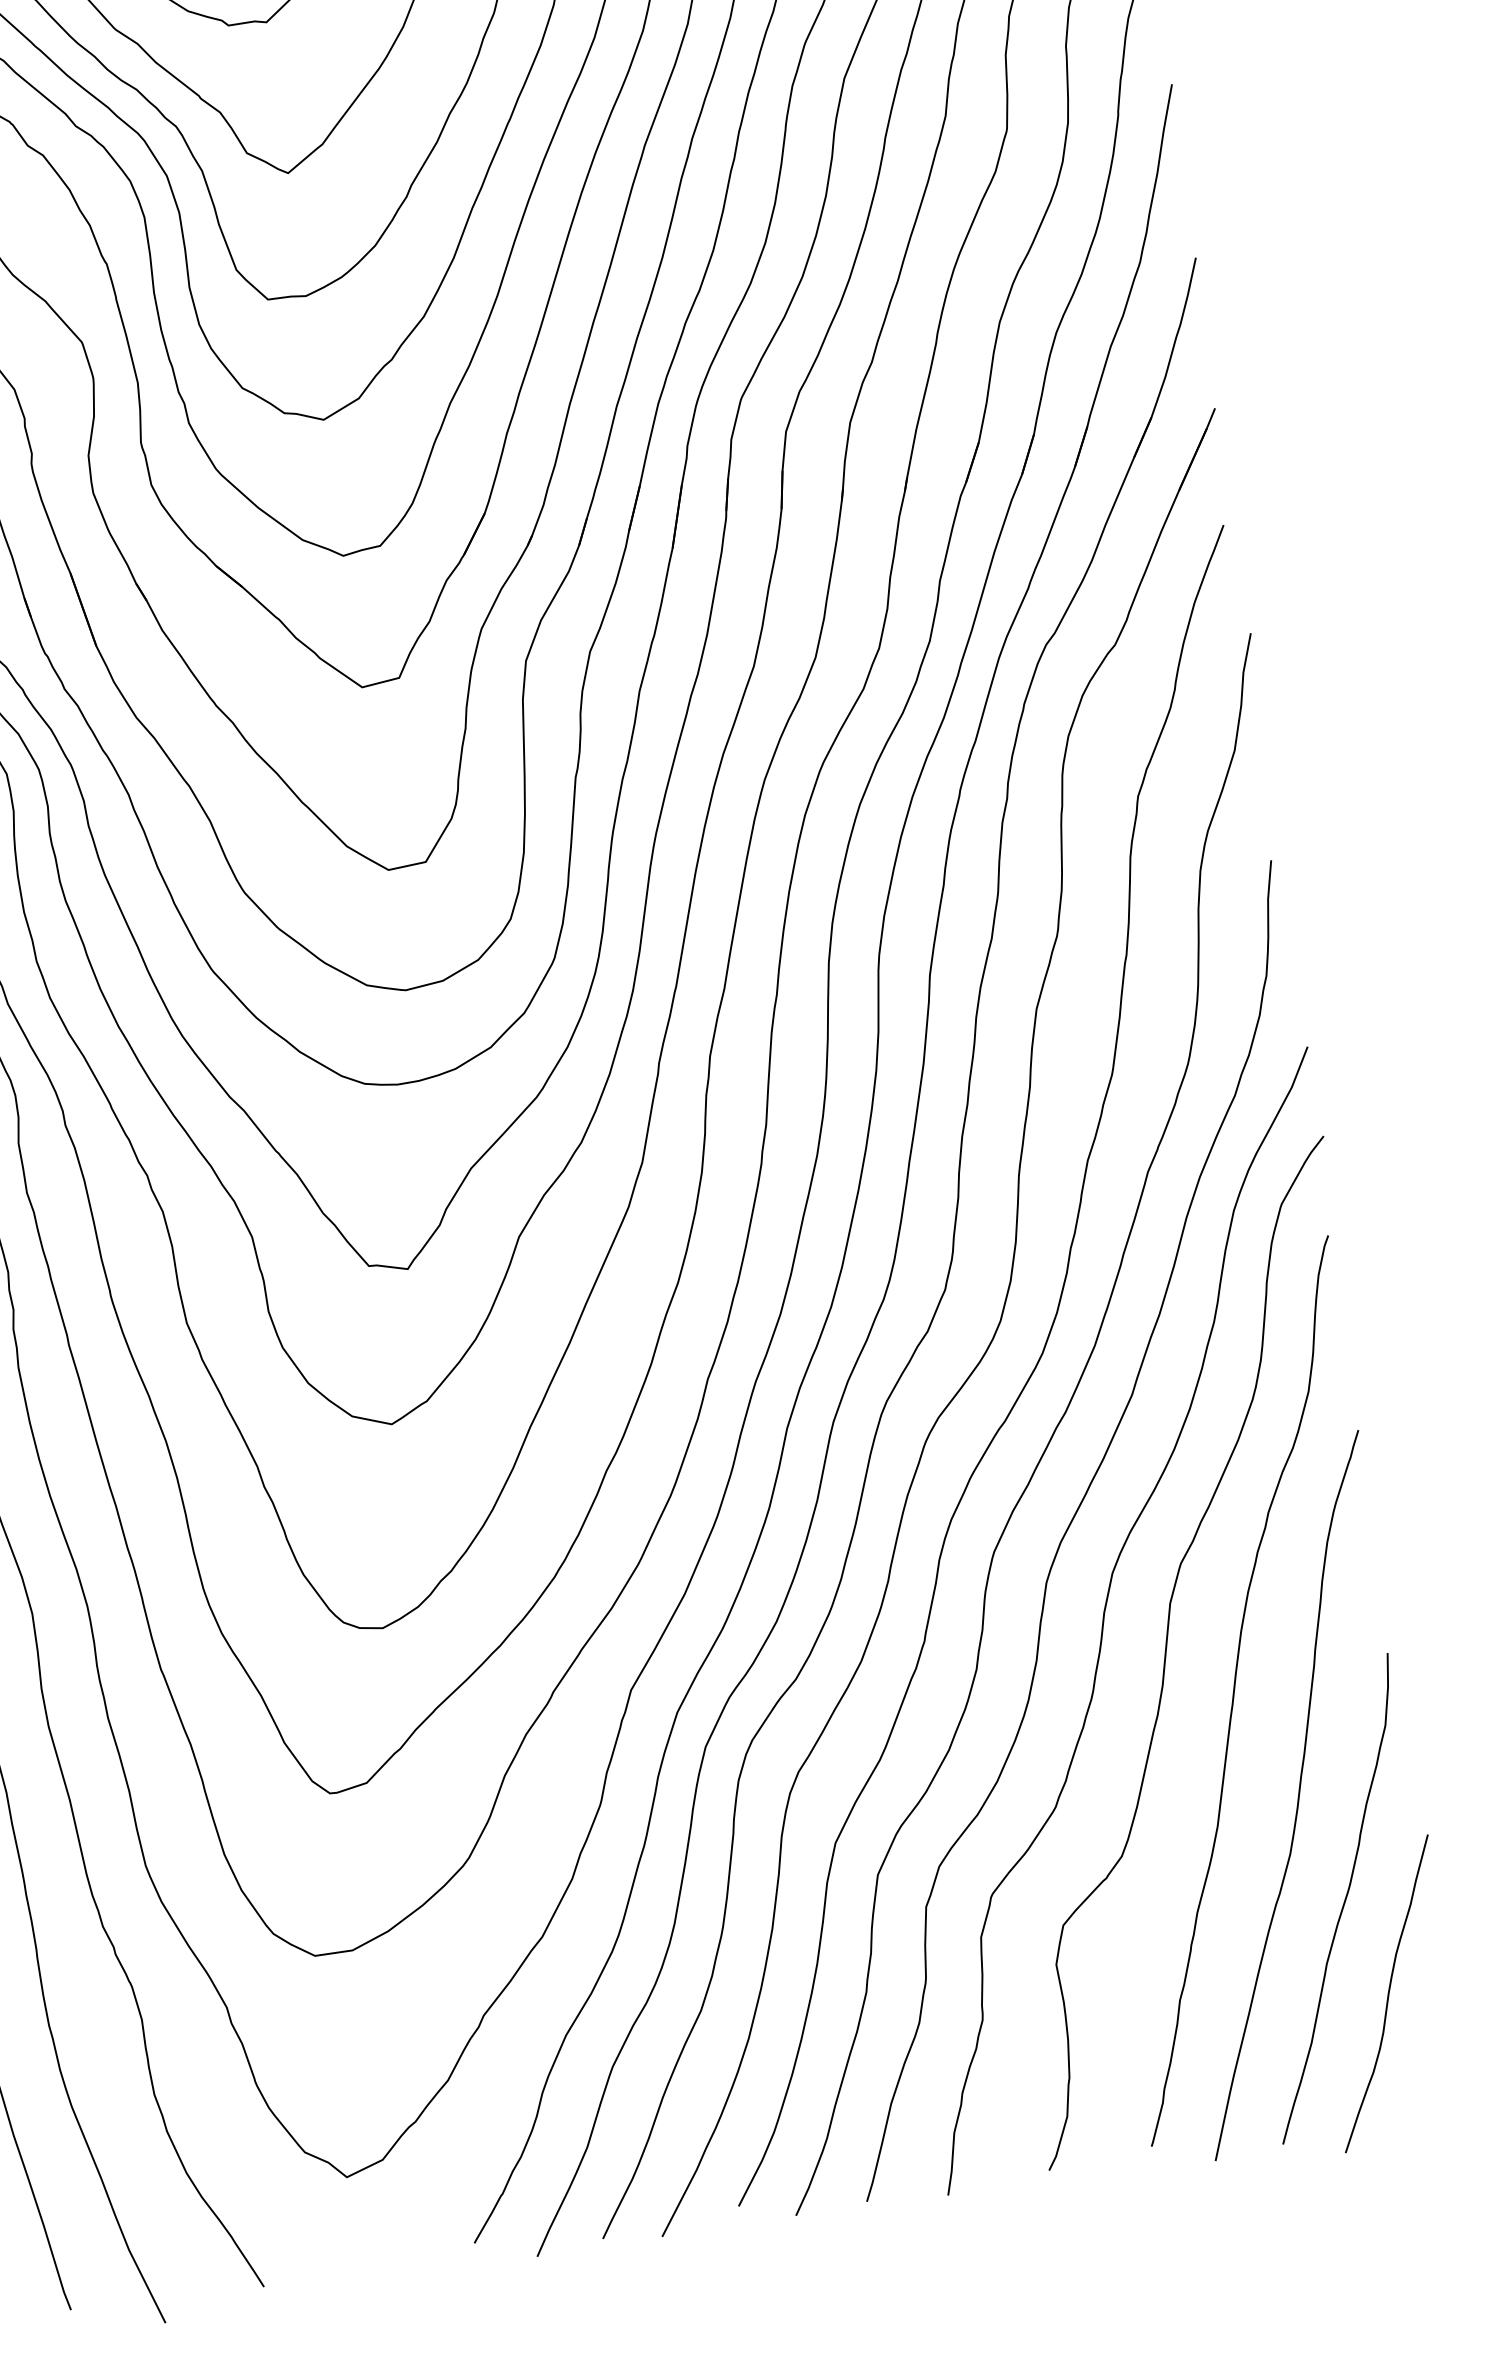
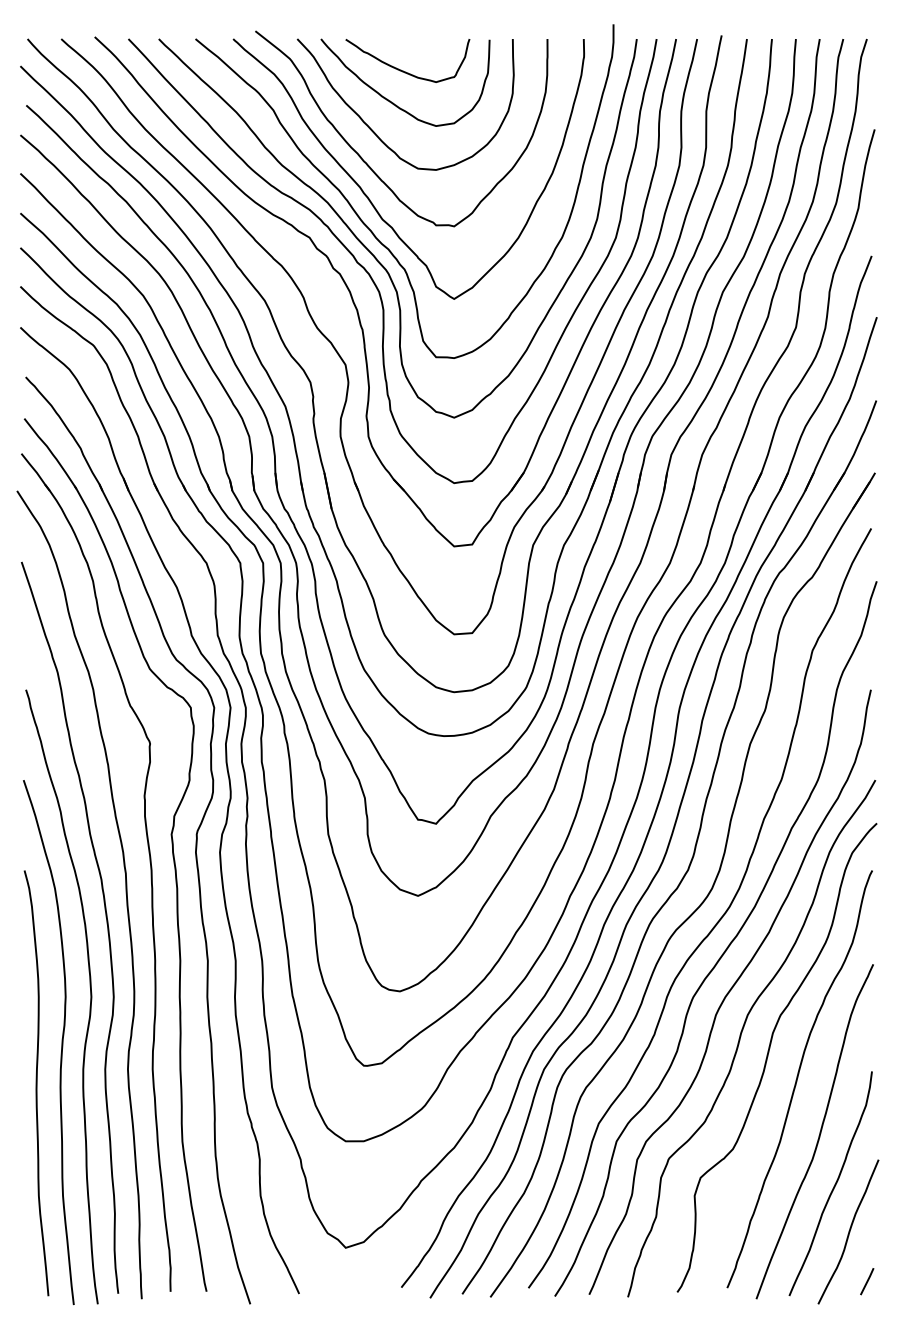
line: (1441, 2090) -> (867, 1281), added

